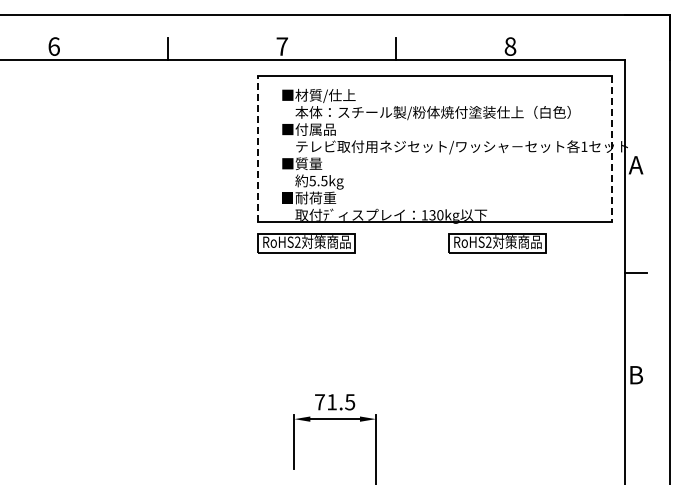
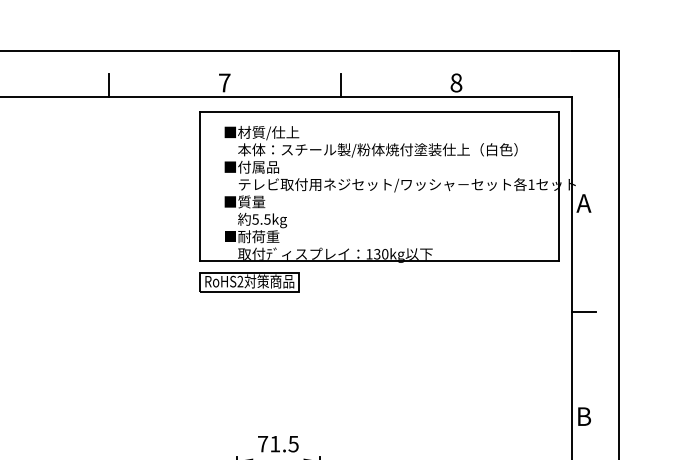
line: (258, 148) -> (200, 186), dashed -> solid
line: (611, 149) -> (559, 187), dashed -> solid
part: (497, 243) -> (443, 282), removed

